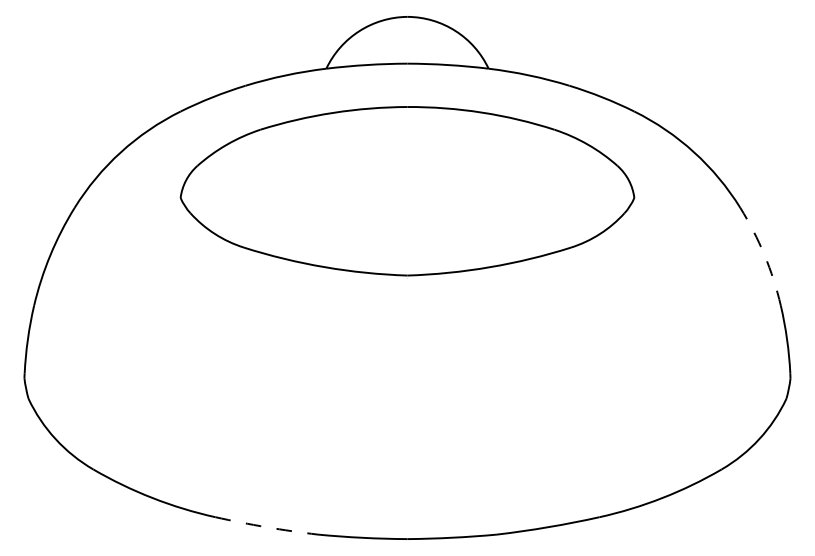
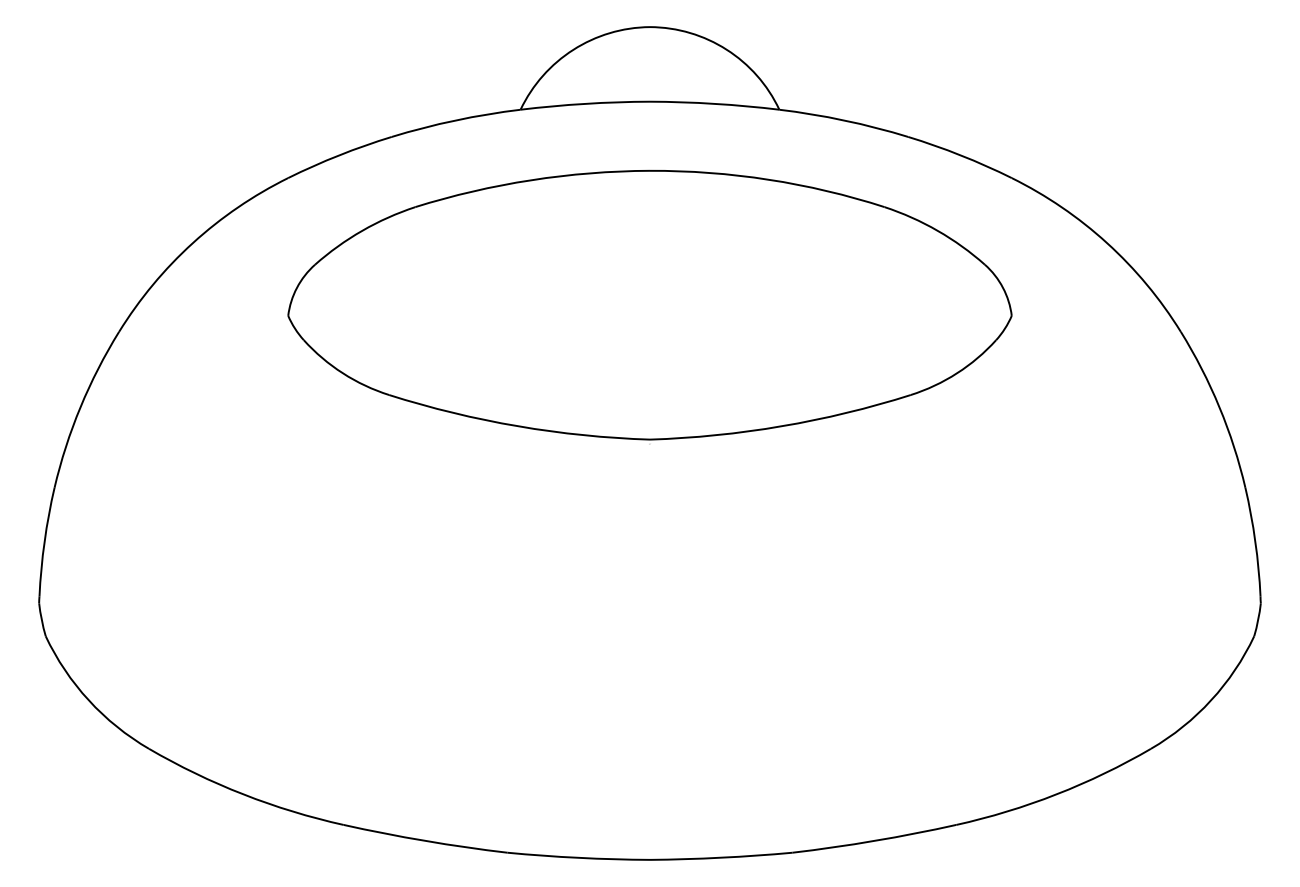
arc: (764, 255) -> (1219, 407), dashed -> solid
arc: (266, 527) -> (425, 841), dashed -> solid

